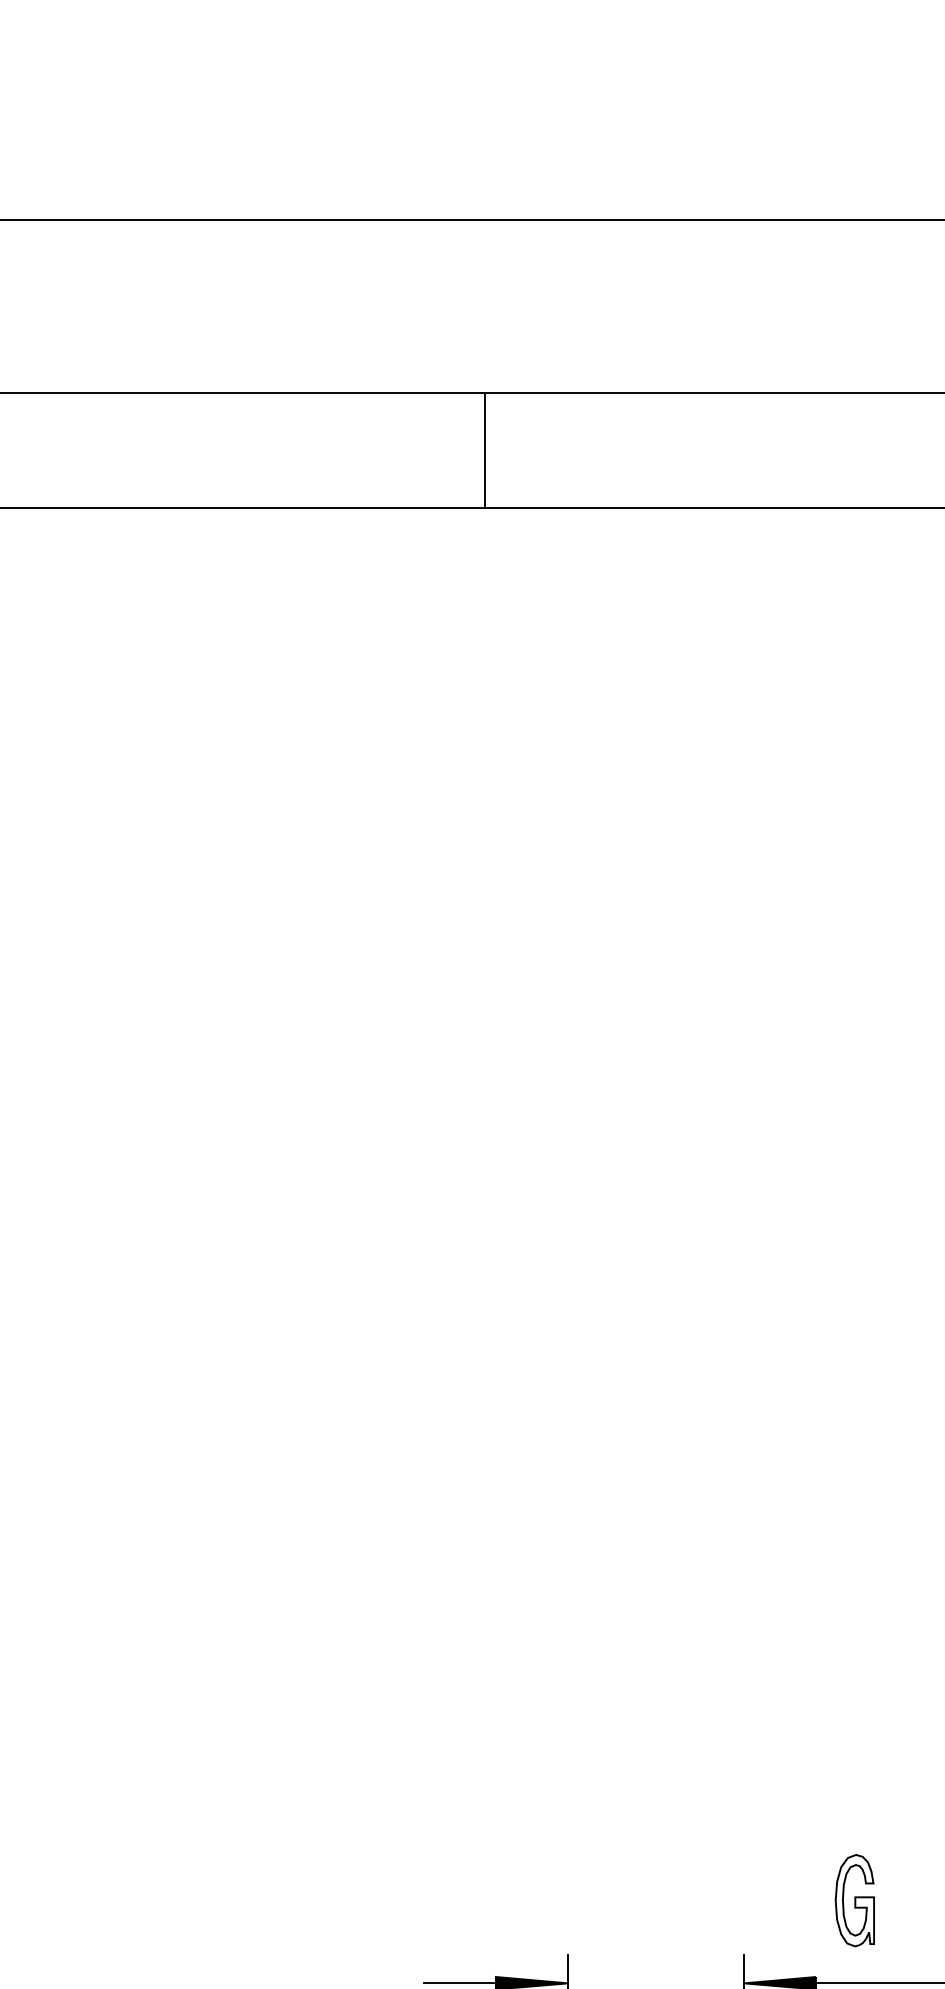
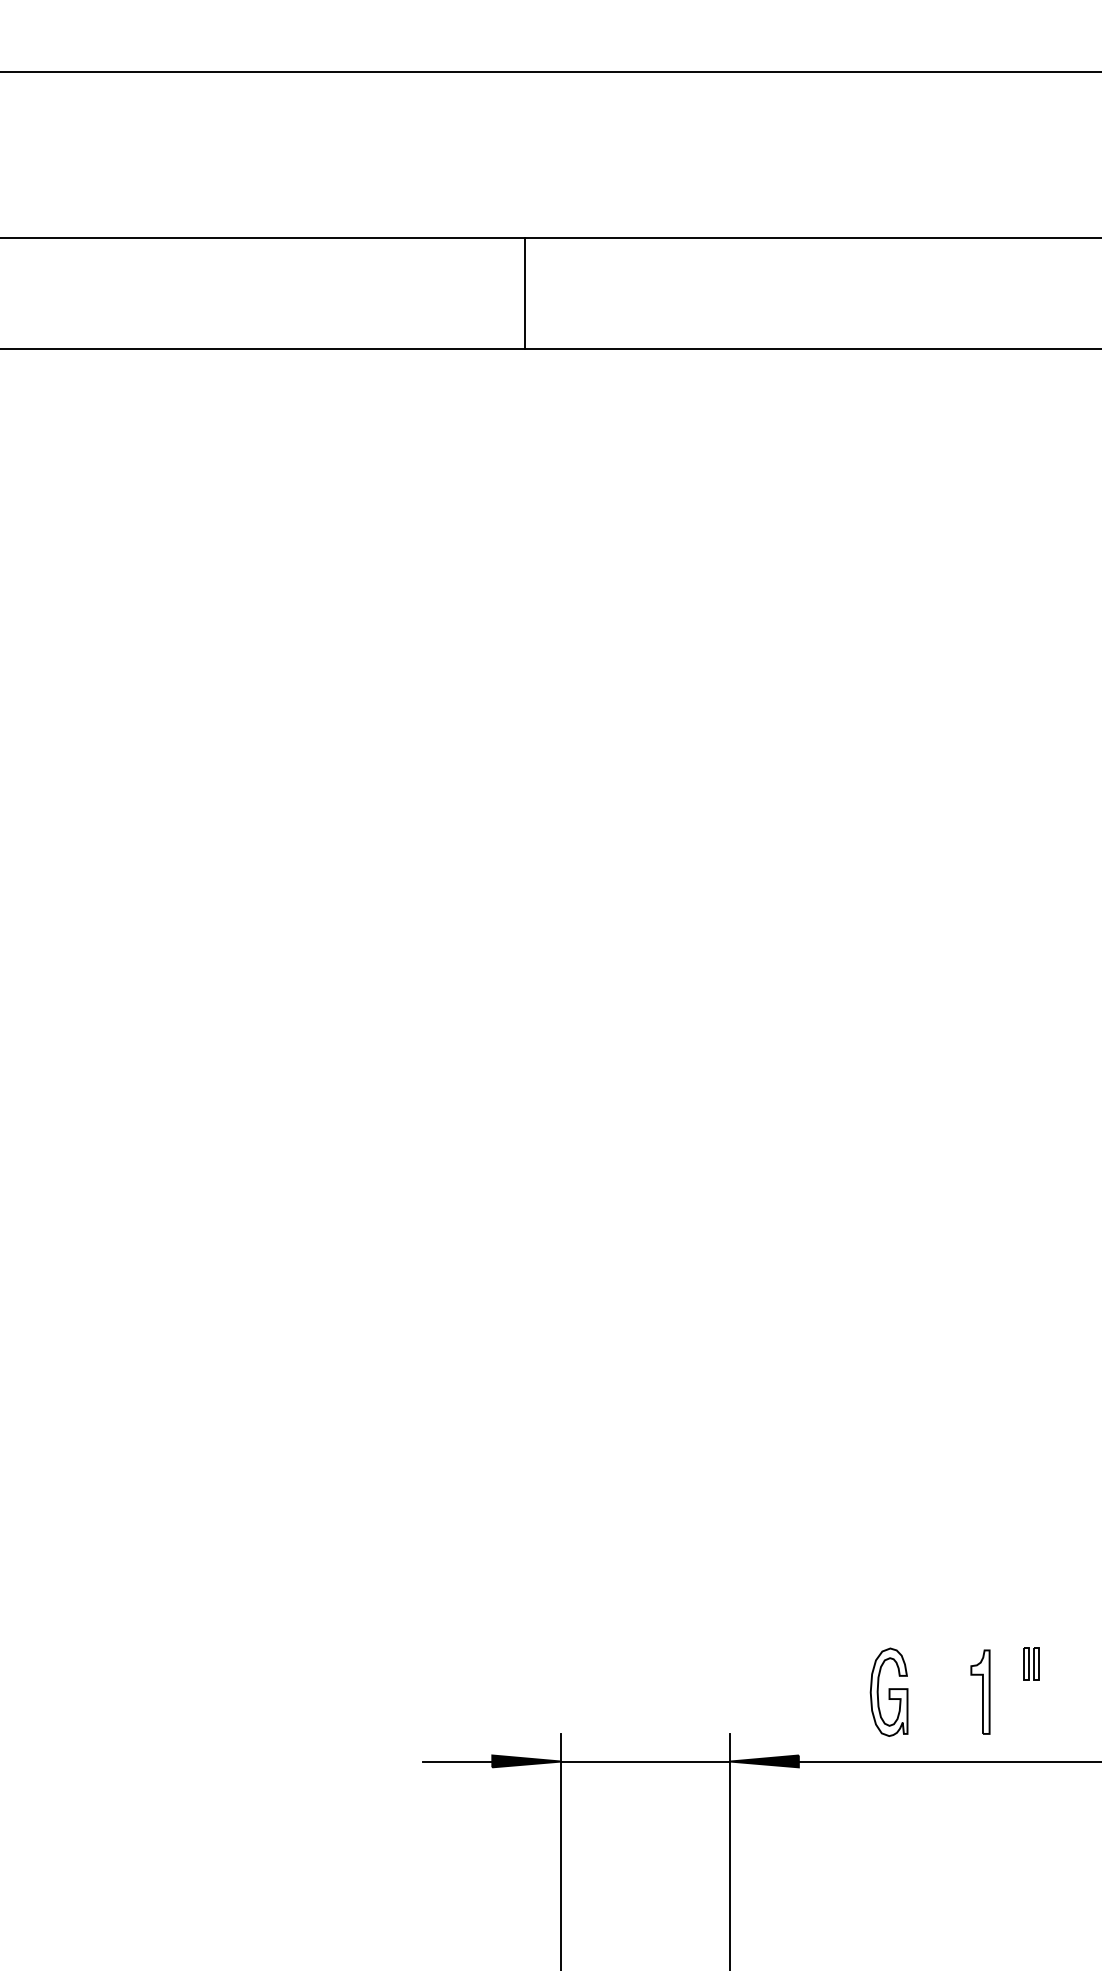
line: (485, 450) -> (525, 293), moved
part: (854, 1899) -> (888, 1691), moved
line: (655, 1983) -> (645, 1761), added

